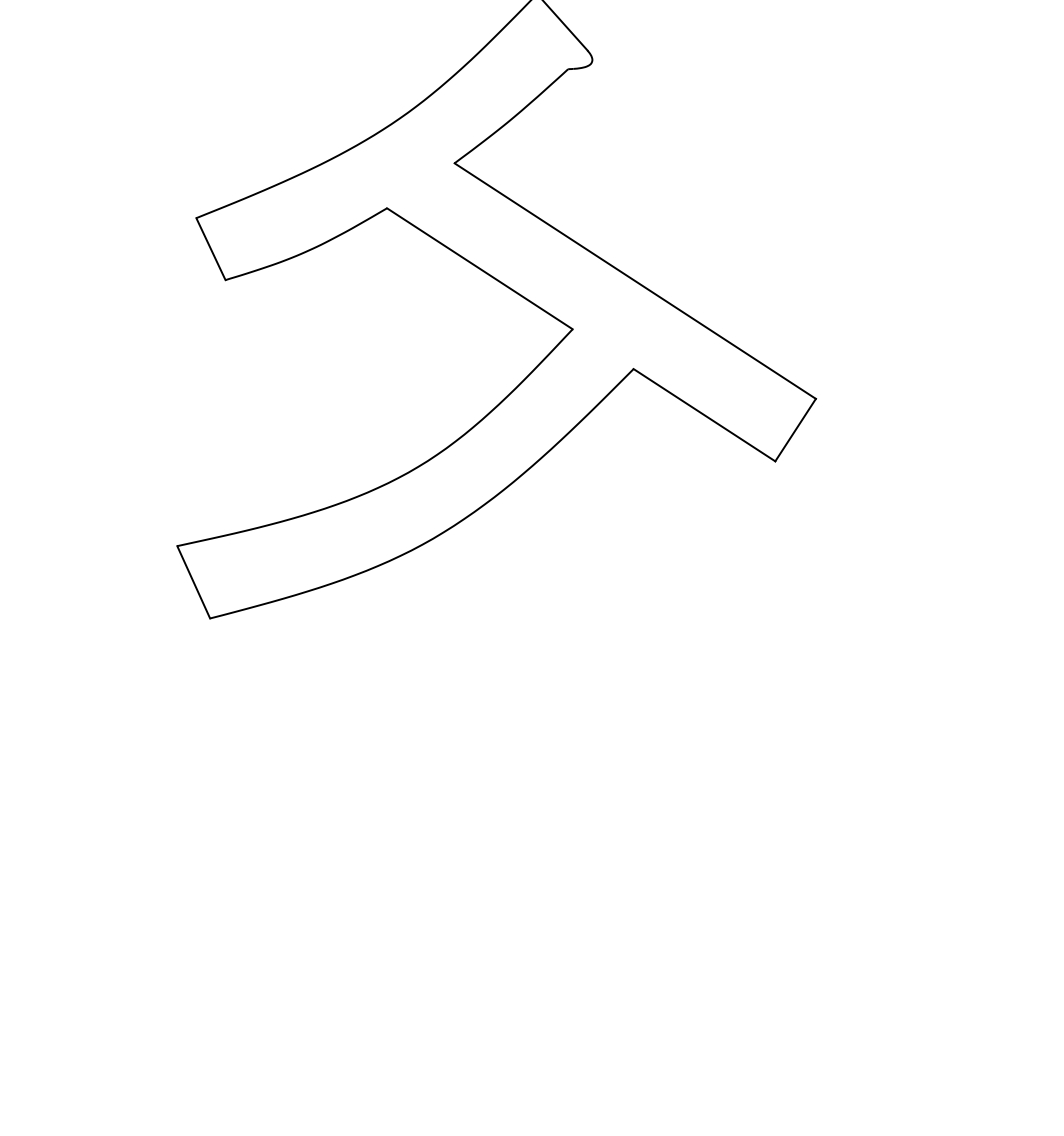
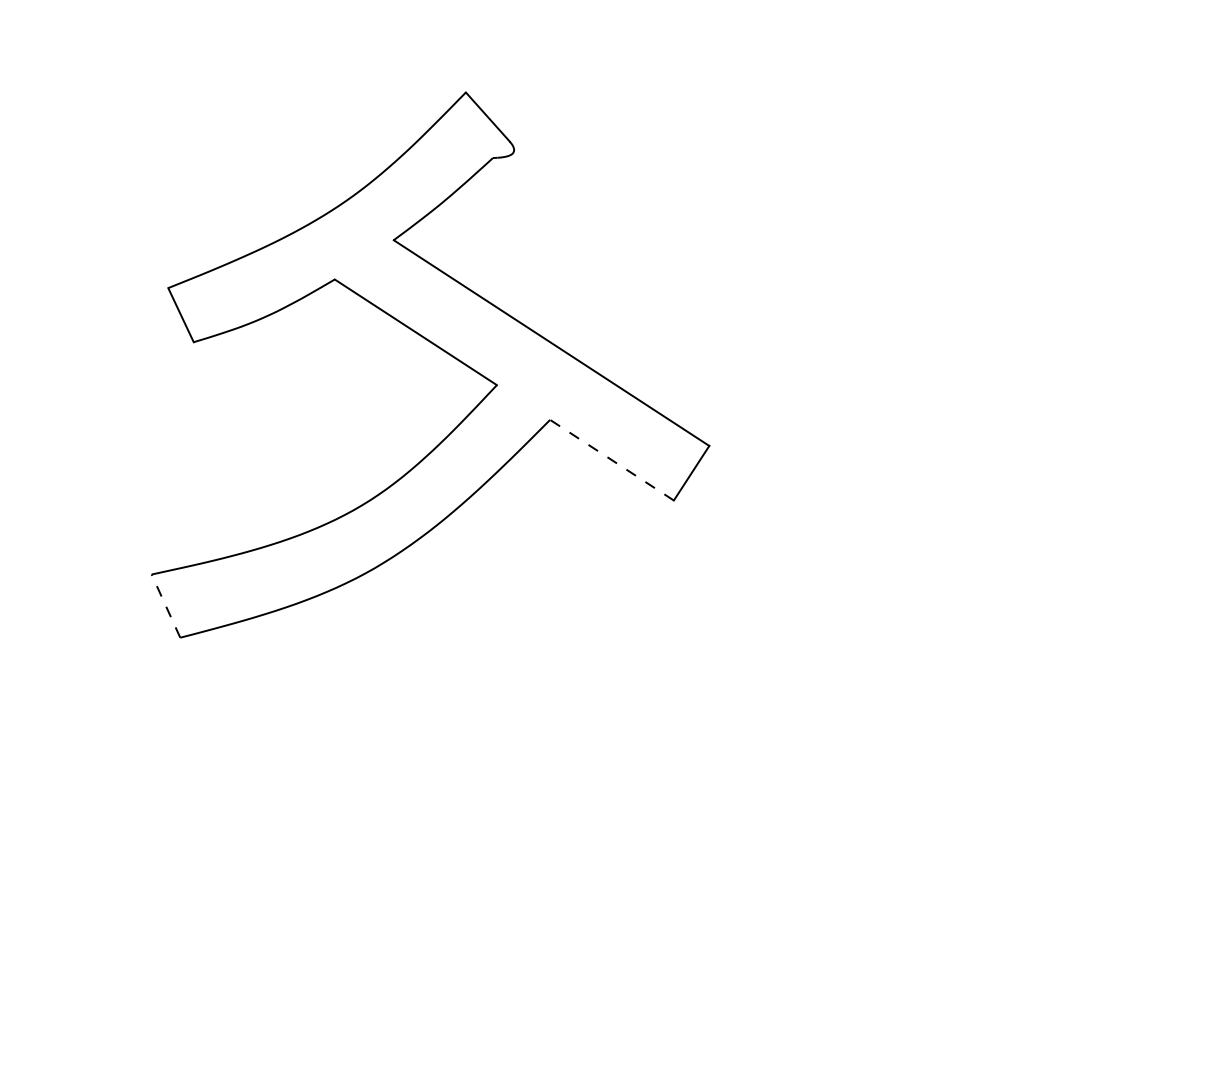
line: (705, 415) -> (612, 460), solid -> dashed
line: (193, 582) -> (165, 606), solid -> dashed

